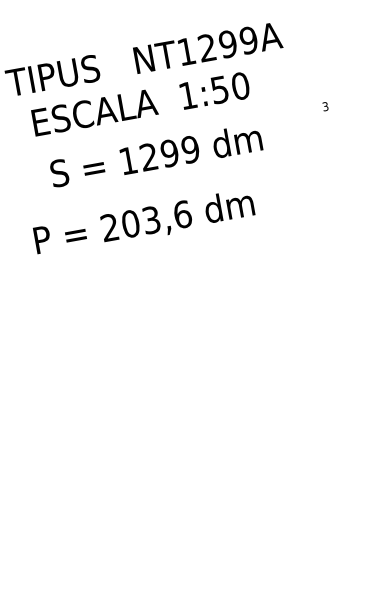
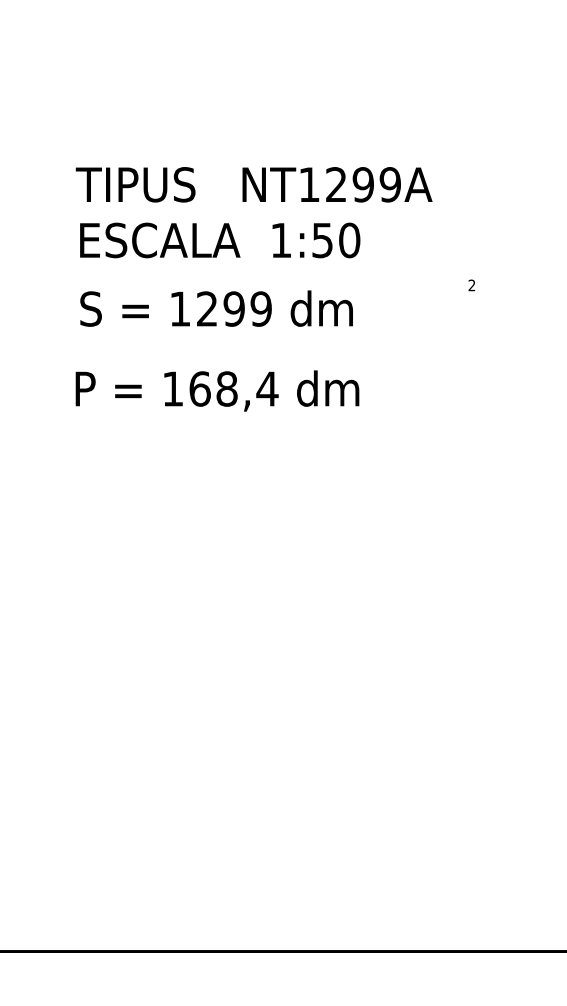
text: (141, 104) -> (220, 240), moved
text: (325, 106) -> (471, 285), 3 -> 2
text: (156, 155) -> (216, 308), moved
text: (146, 220) -> (220, 388), 203,6 -> 168,4

